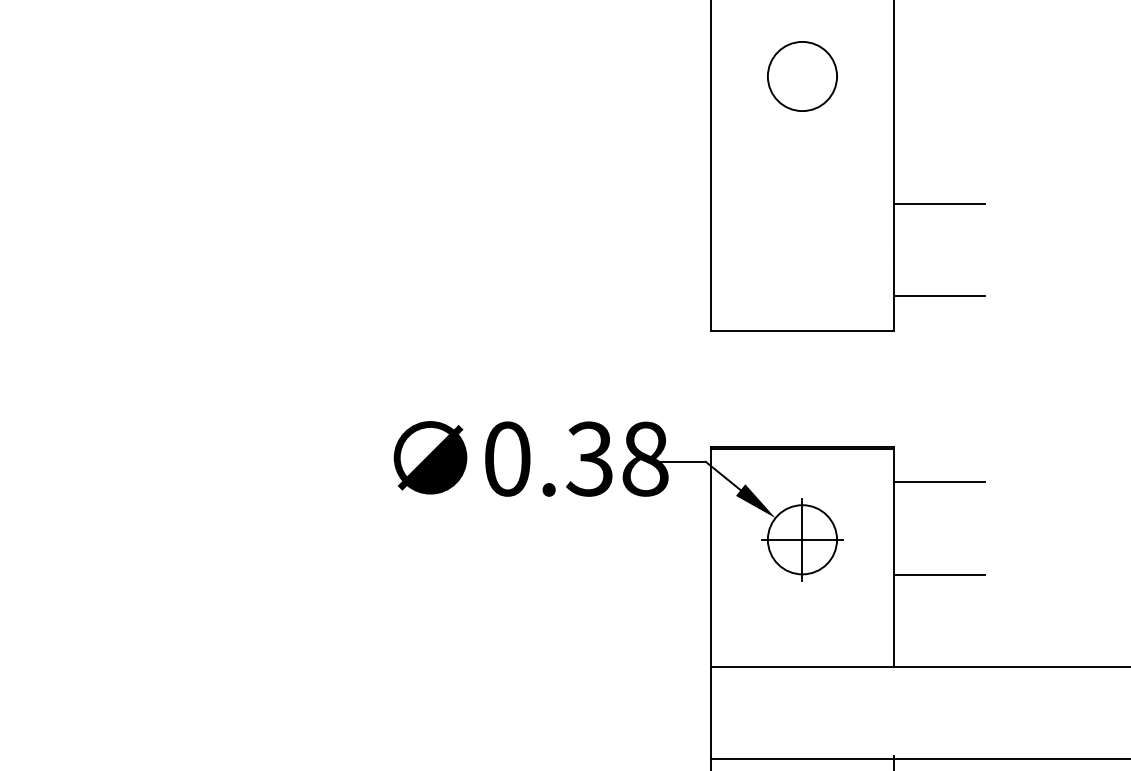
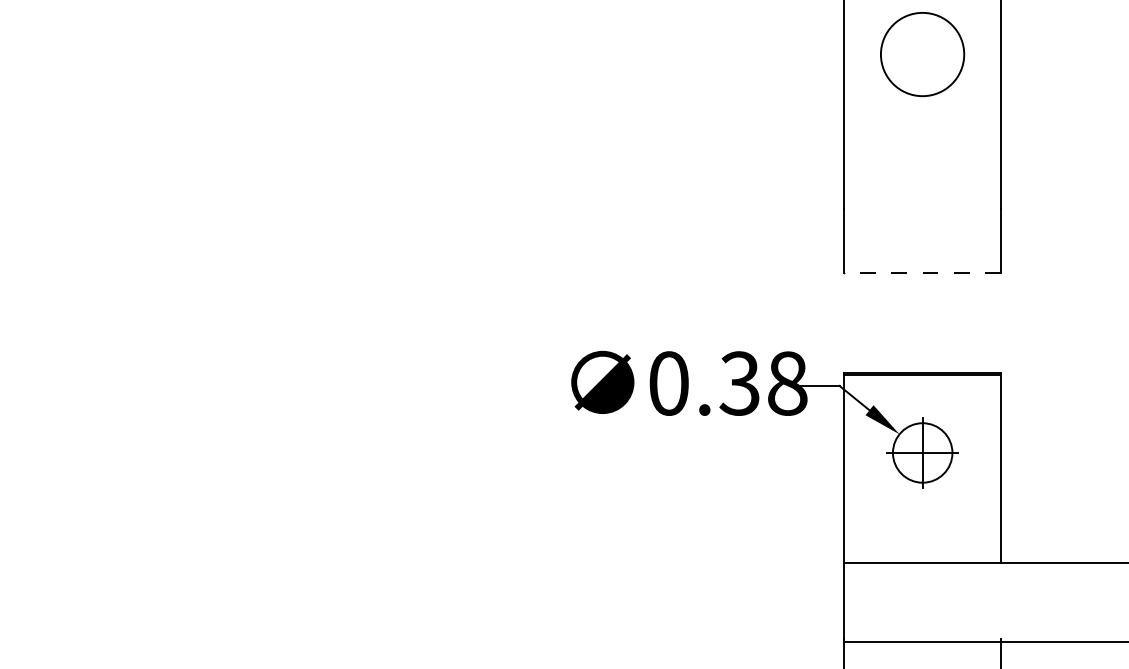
circle: (802, 76) -> (922, 54), size x1.4
line: (938, 204) -> (1039, 164), removed
line: (938, 296) -> (1039, 243), removed
line: (802, 331) -> (922, 273), solid -> dashed
line: (938, 482) -> (1039, 403), removed
line: (938, 574) -> (1039, 482), removed

